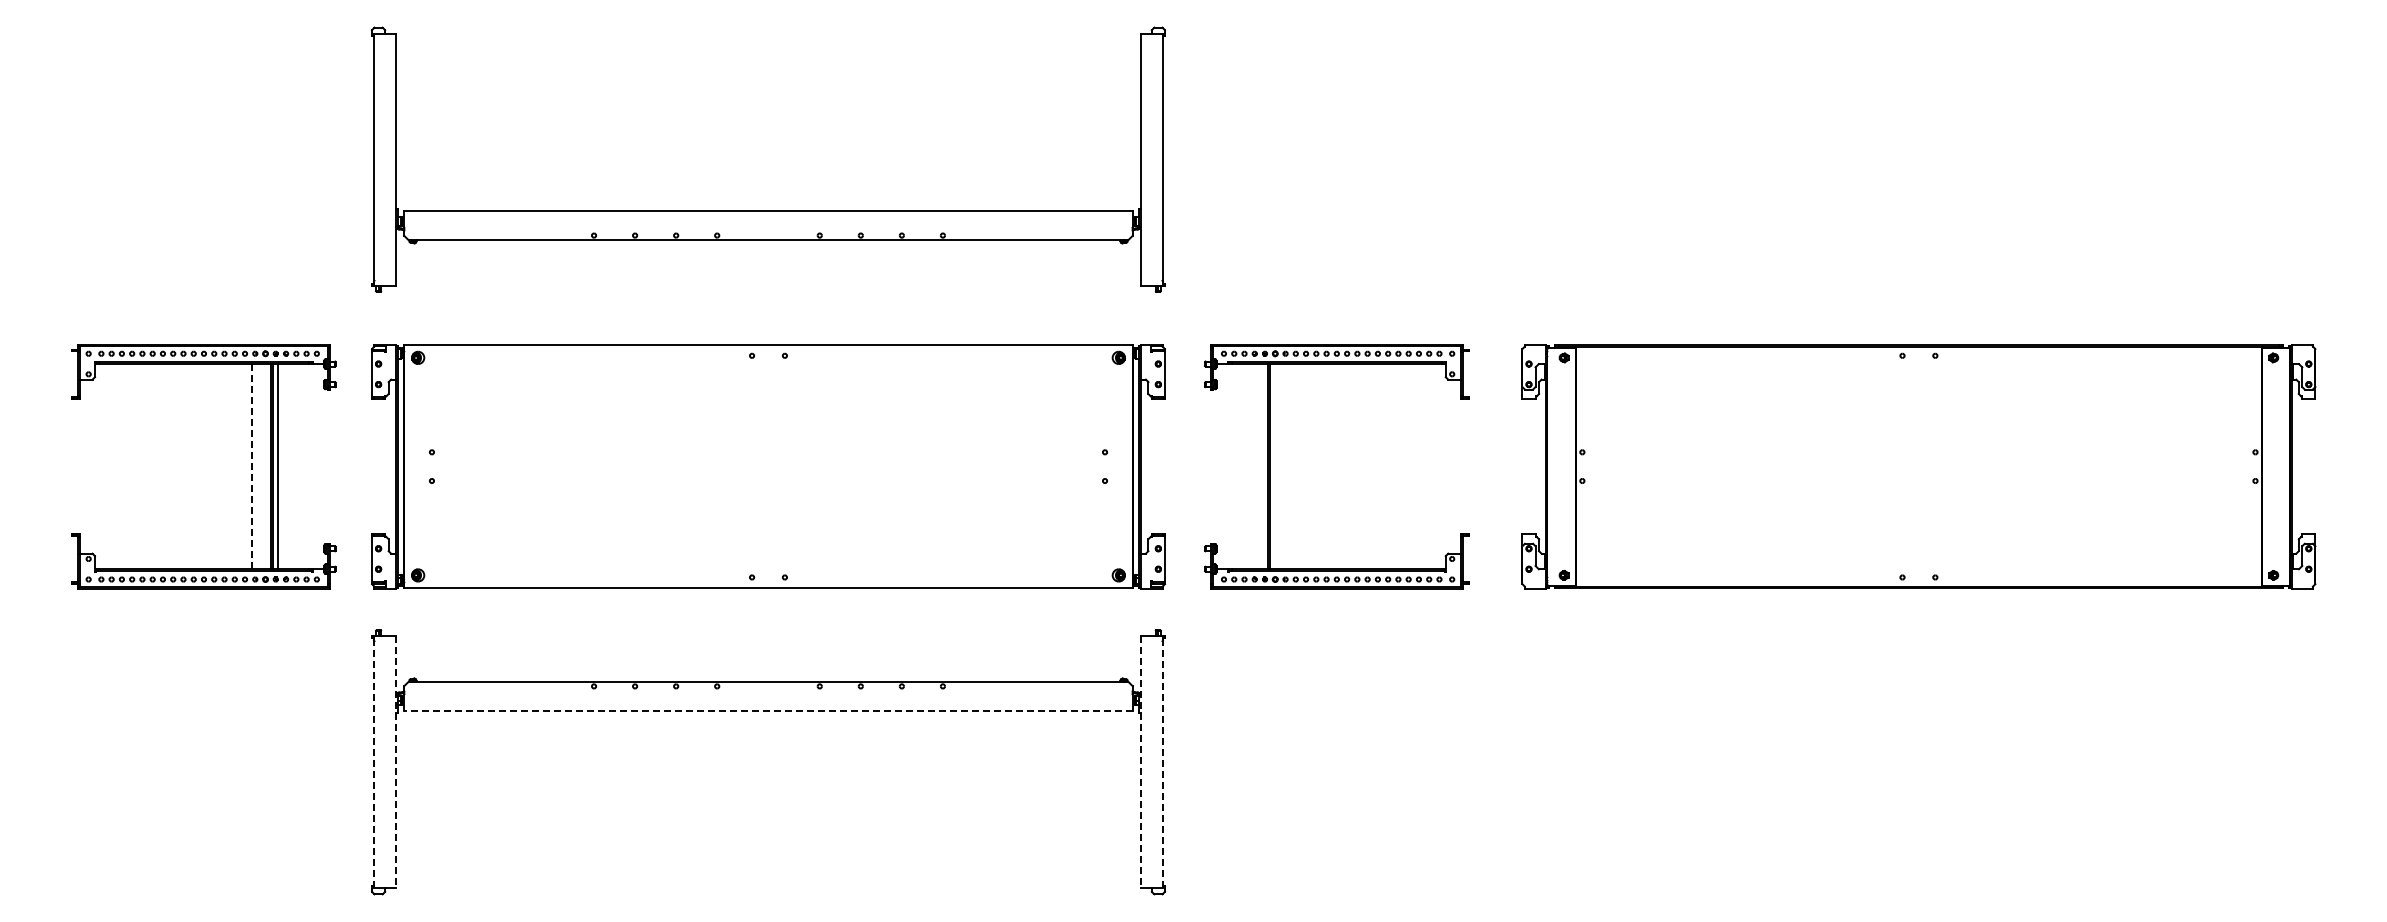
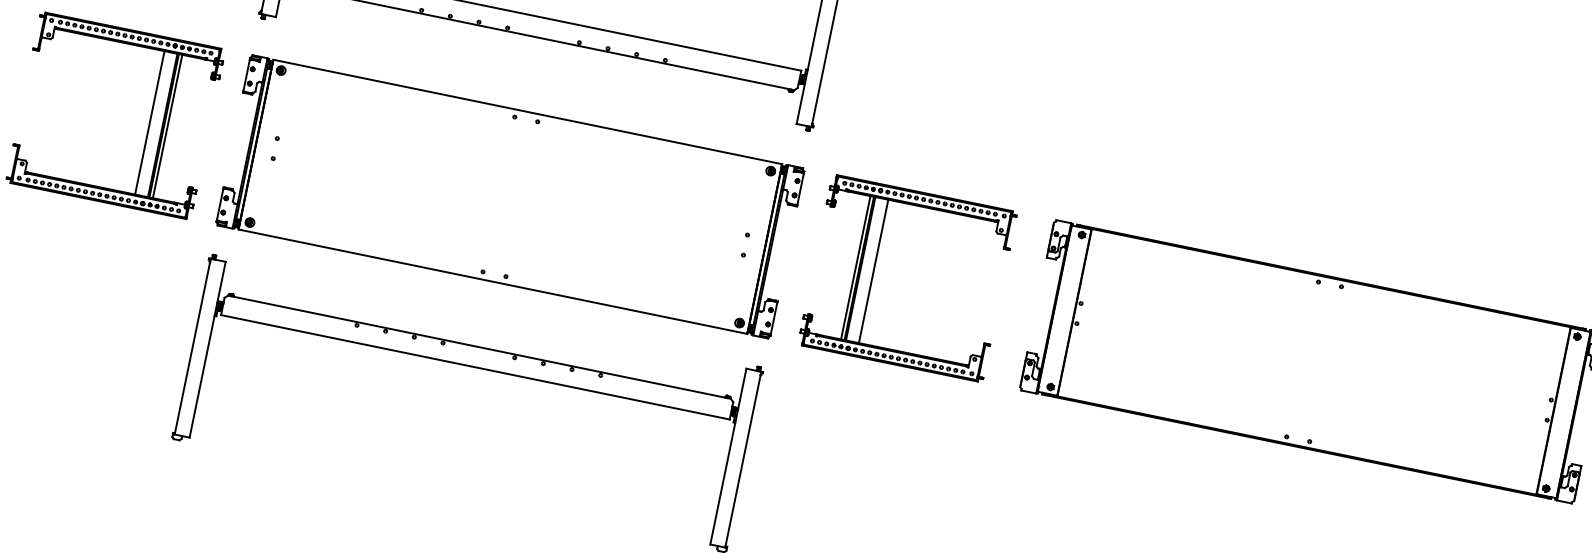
line: (252, 466) -> (149, 122), dashed -> solid
line: (1262, 466) -> (855, 267), added
line: (1288, 466) -> (873, 271), added
line: (767, 710) -> (474, 367), dashed -> solid
line: (374, 761) -> (192, 346), dashed -> solid
line: (395, 761) -> (207, 349), dashed -> solid
line: (1141, 761) -> (728, 456), dashed -> solid
line: (1162, 761) -> (743, 459), dashed -> solid

